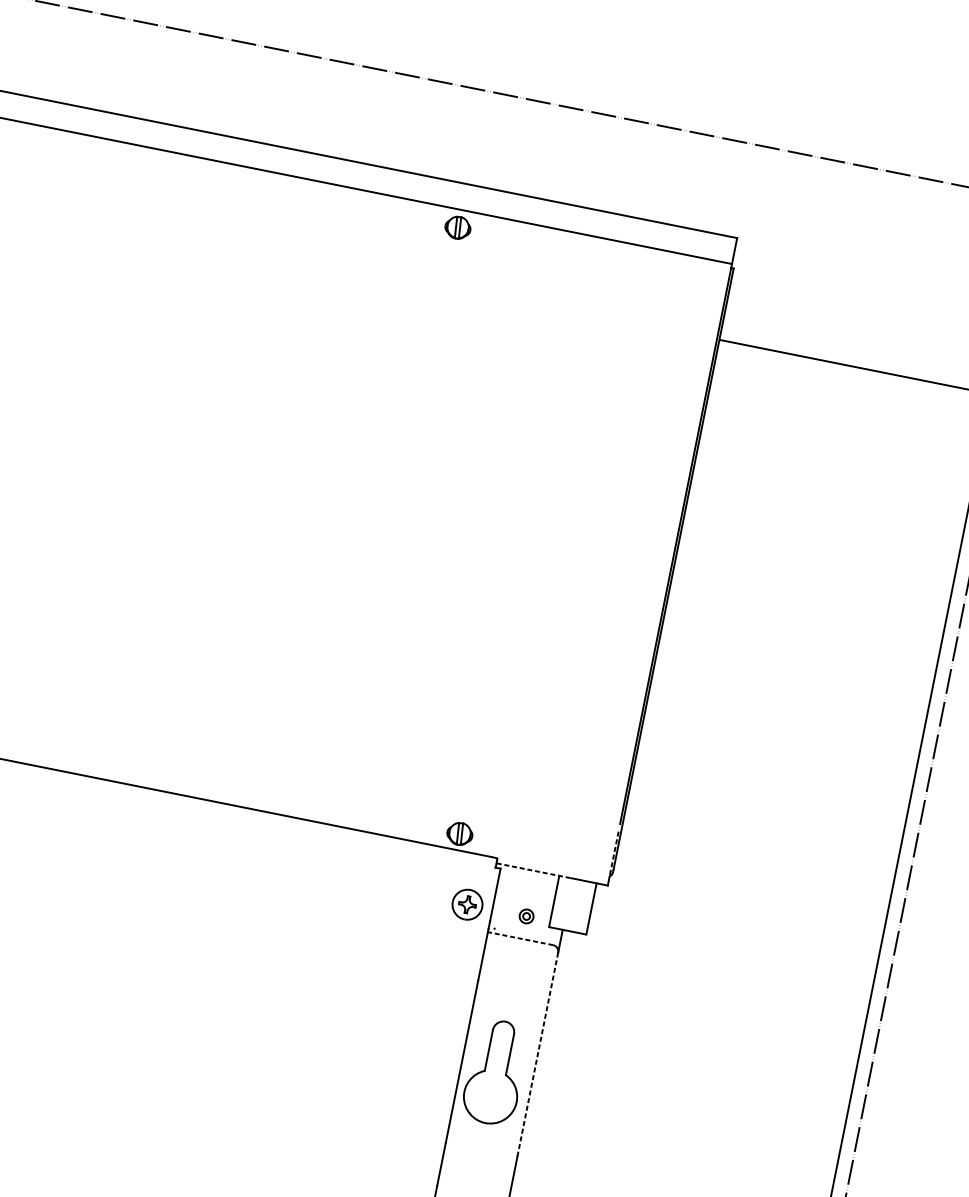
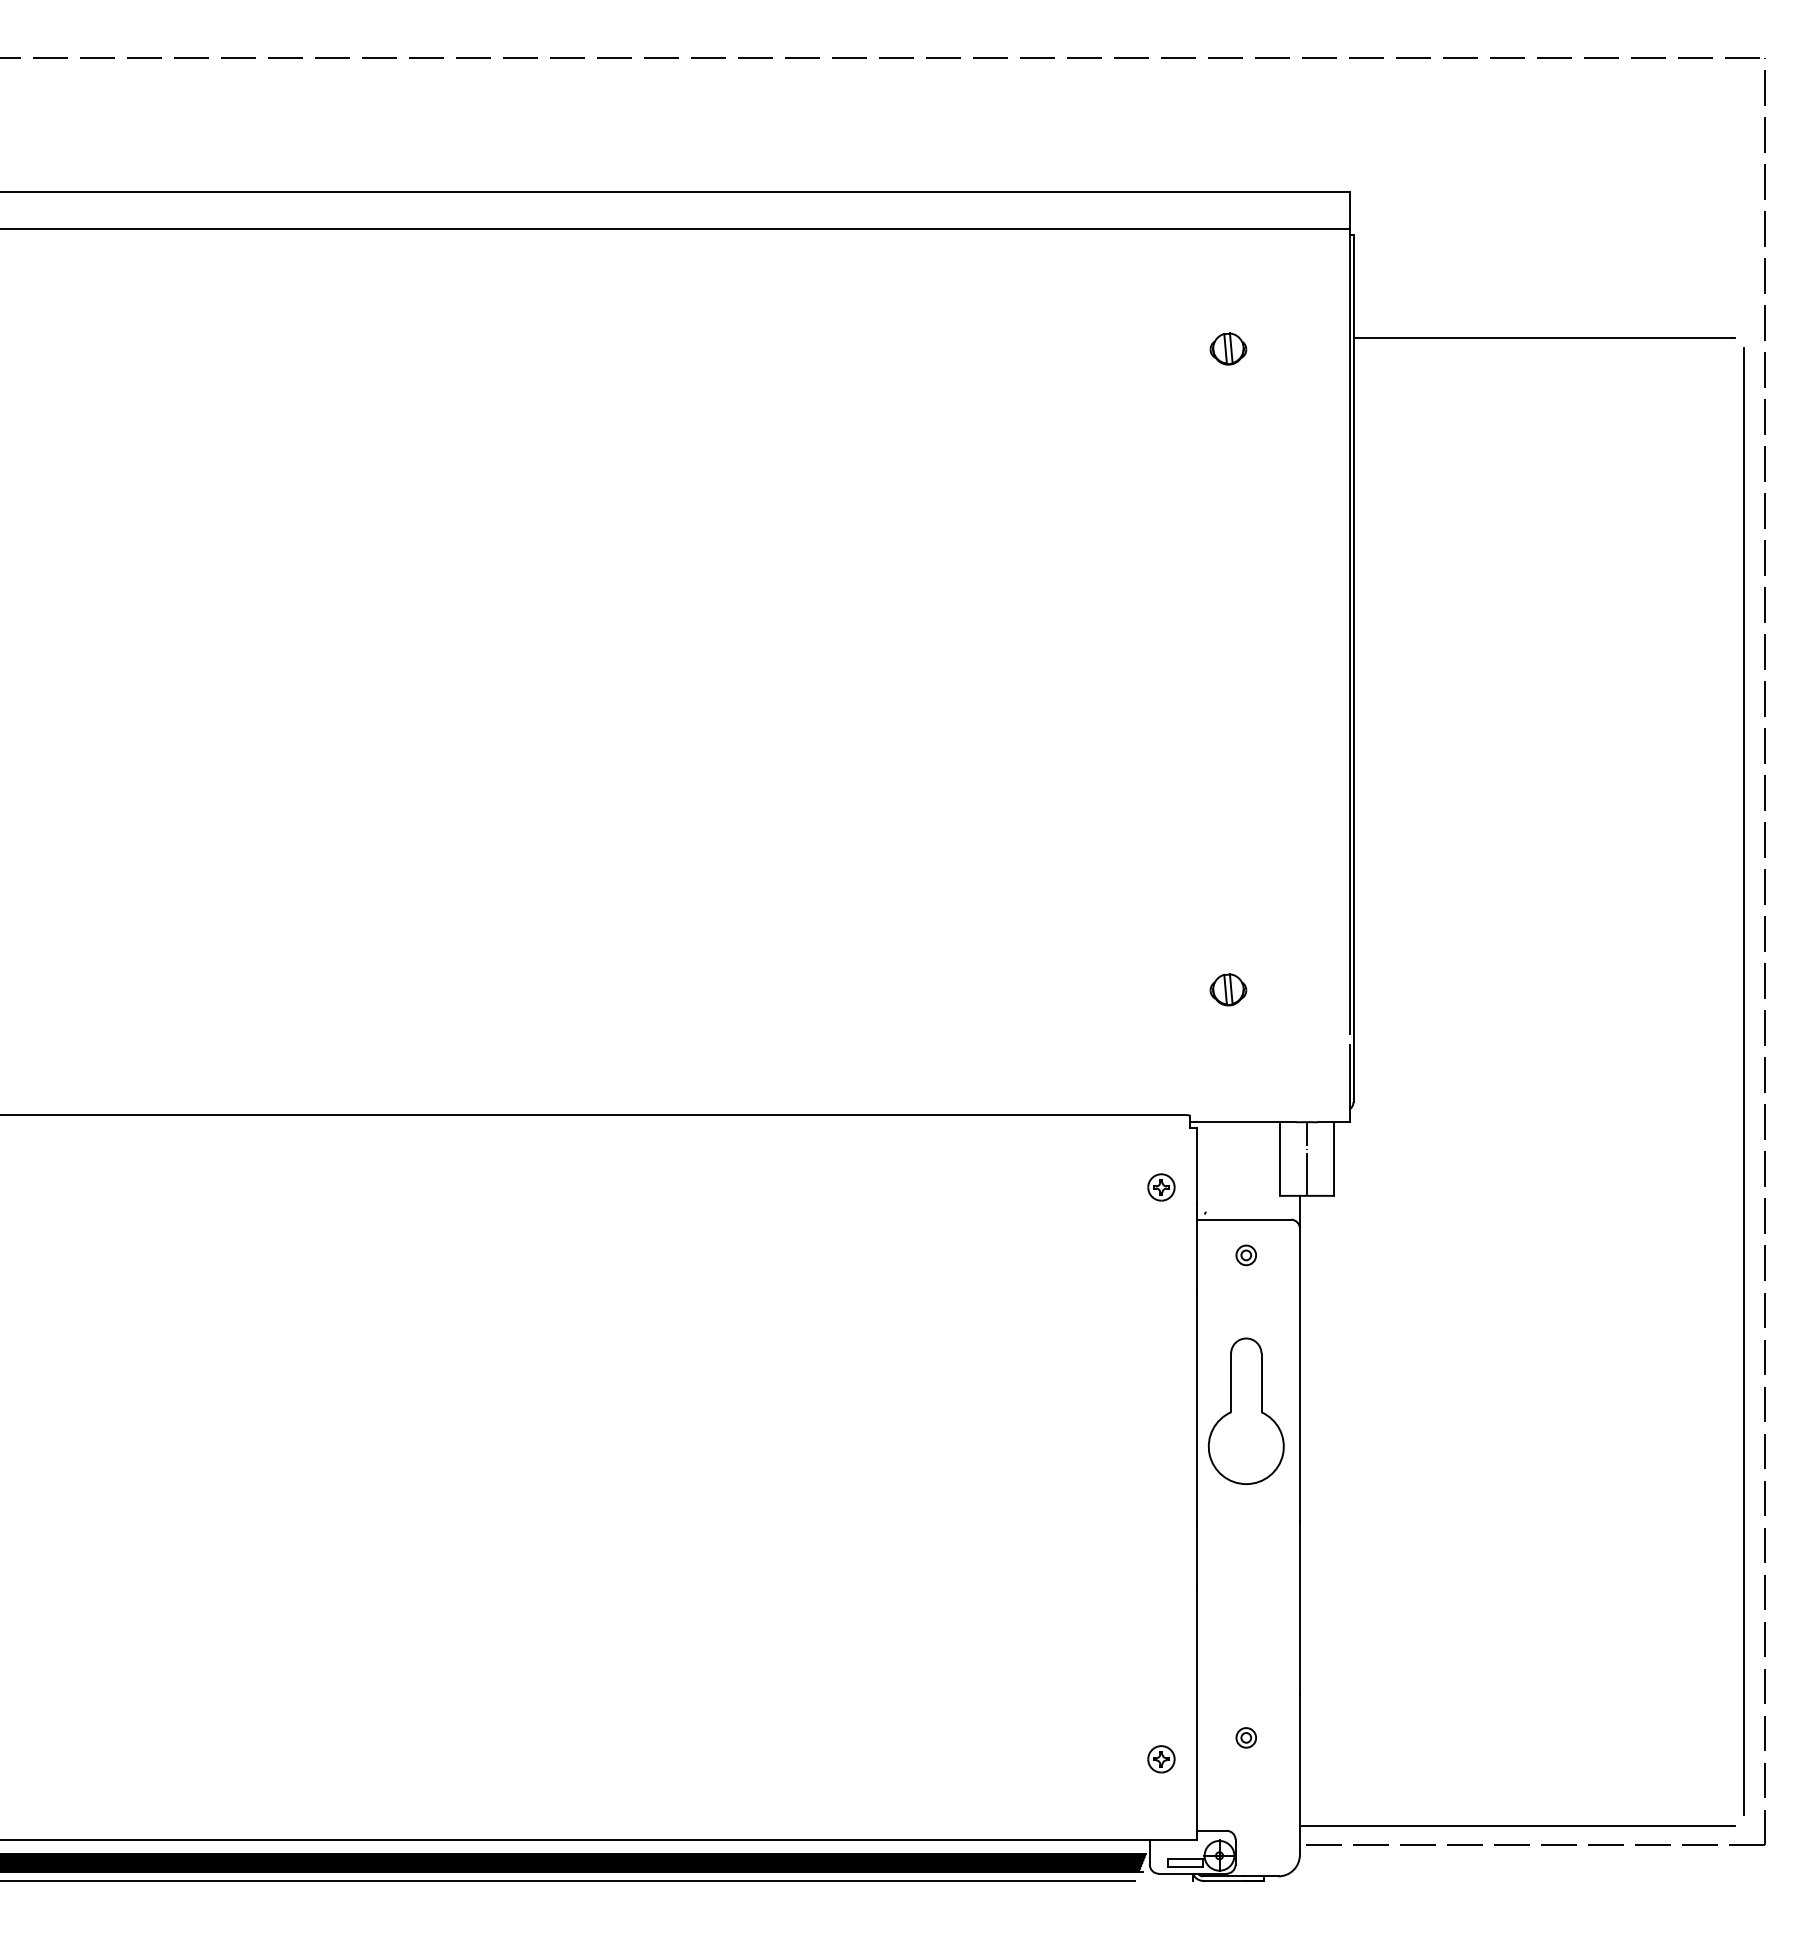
part: (458, 227) -> (1228, 348), moved
part: (460, 833) -> (1228, 989), moved
line: (613, 854) -> (1349, 1077), dashed -> solid
line: (532, 870) -> (1242, 1122), dashed -> solid
part: (467, 904) -> (1161, 1187), size x0.62
line: (573, 904) -> (1307, 1158), added
part: (526, 916) -> (1245, 1255), moved
line: (520, 938) -> (1244, 1219), dashed -> solid
line: (537, 1054) -> (1299, 1375), dashed -> solid

